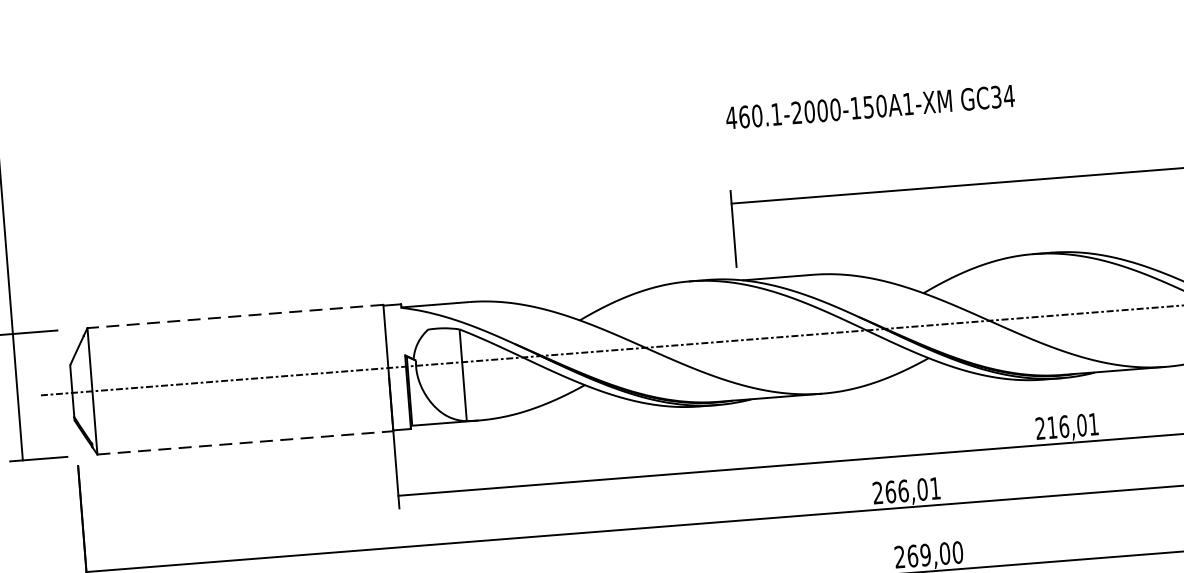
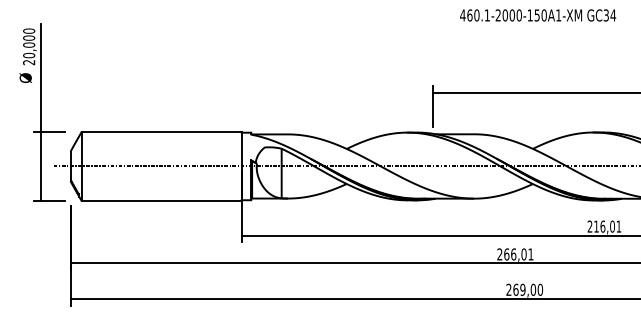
text: (871, 107) -> (538, 15), moved
line: (235, 316) -> (161, 132), dashed -> solid
line: (246, 442) -> (162, 200), dashed -> solid

